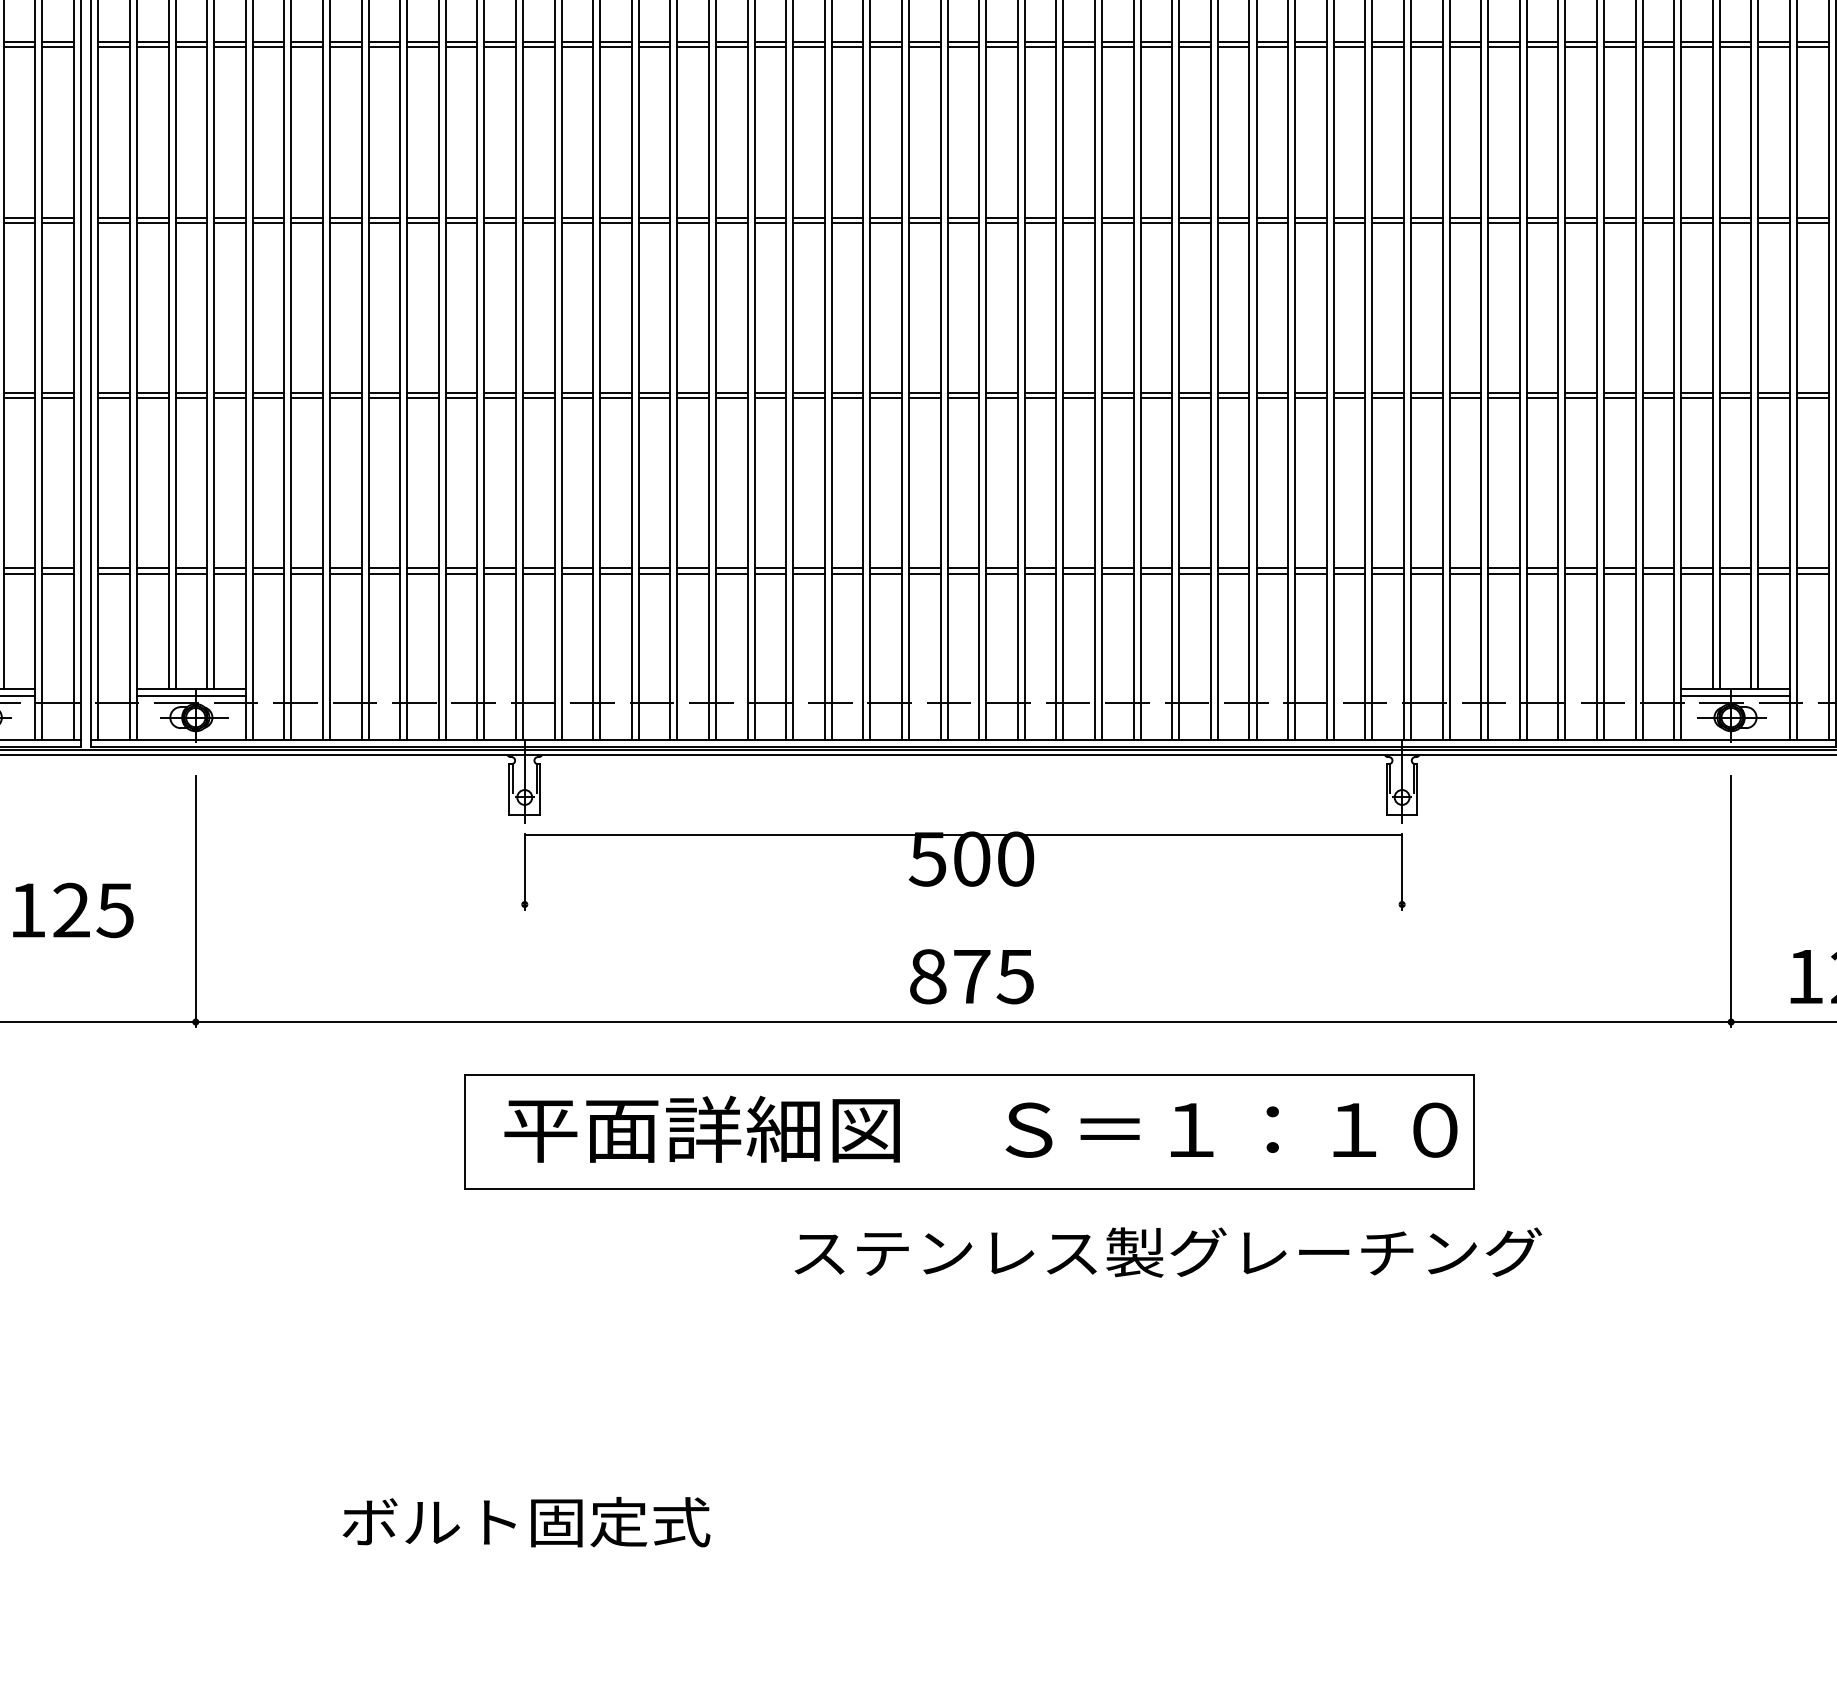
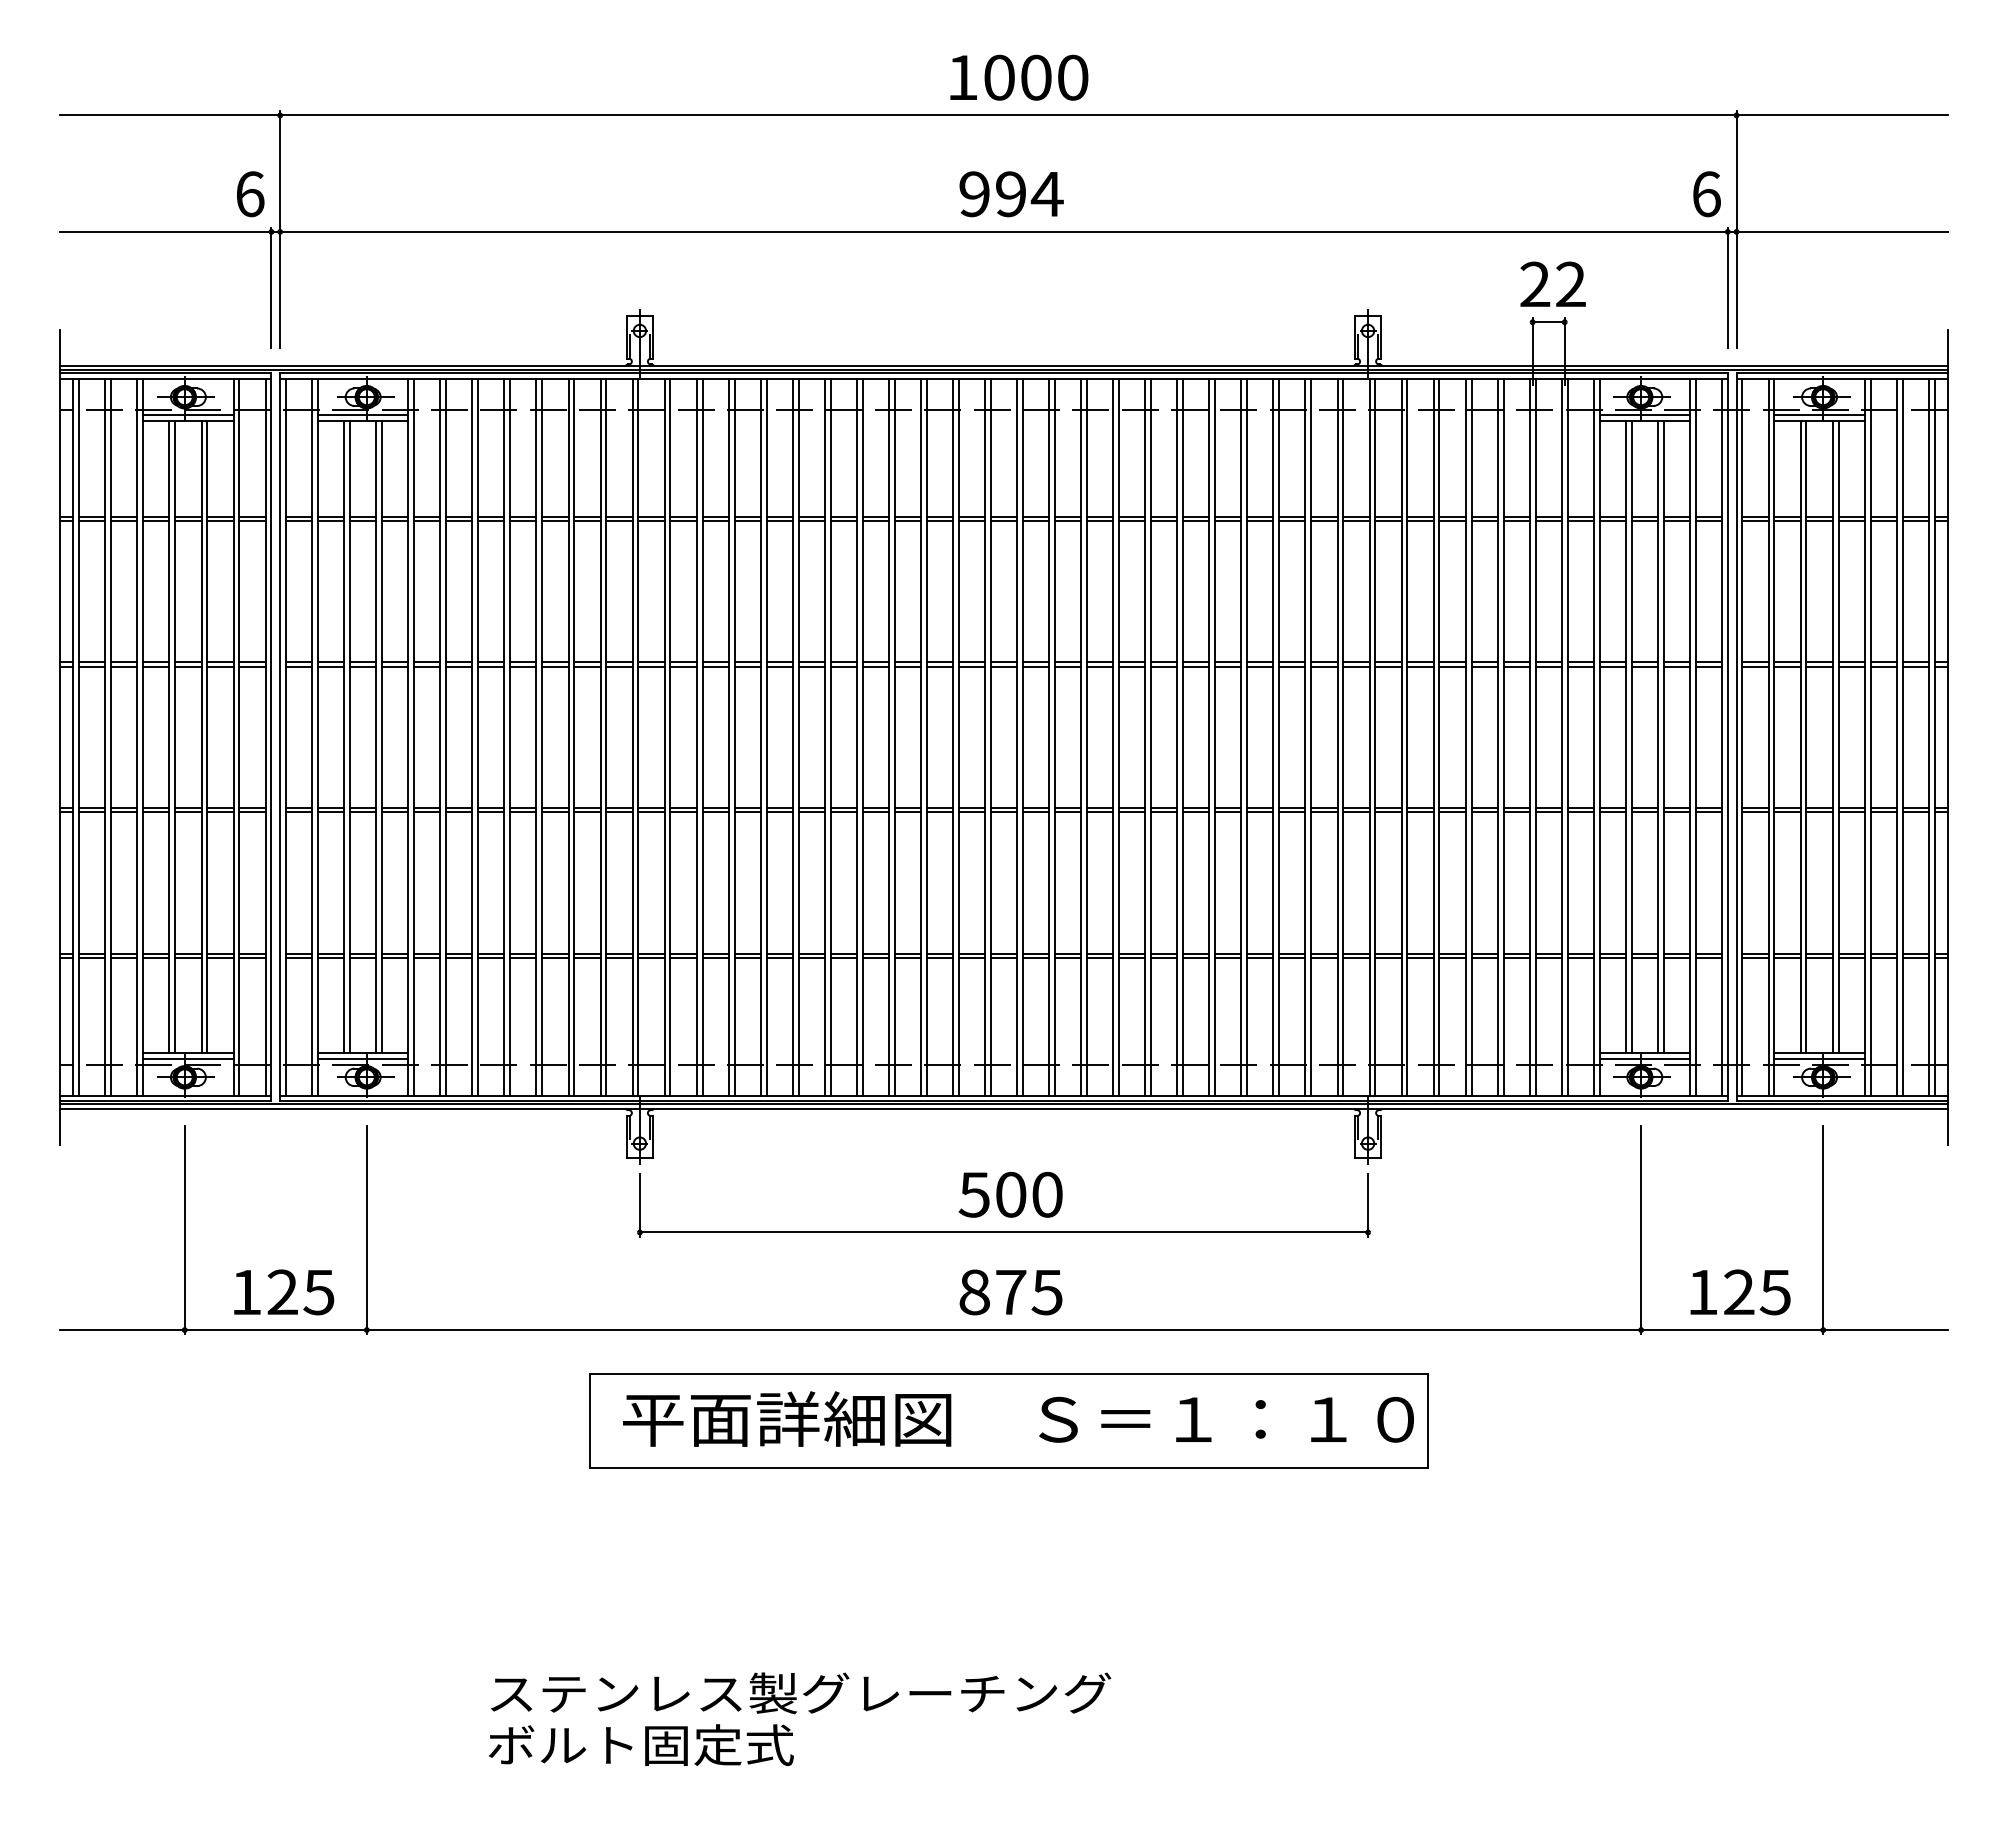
line: (962, 834) -> (1003, 1232), moved
text: (73, 910) -> (284, 1292), moved
text: (1168, 1252) -> (801, 1693), moved

